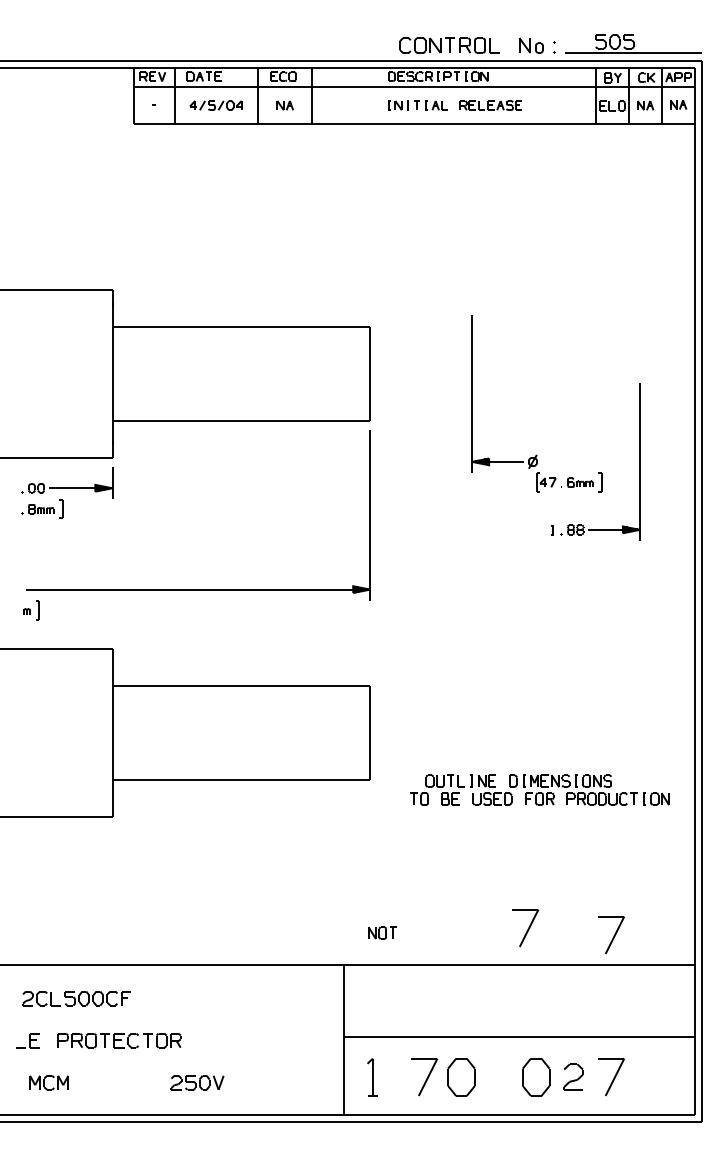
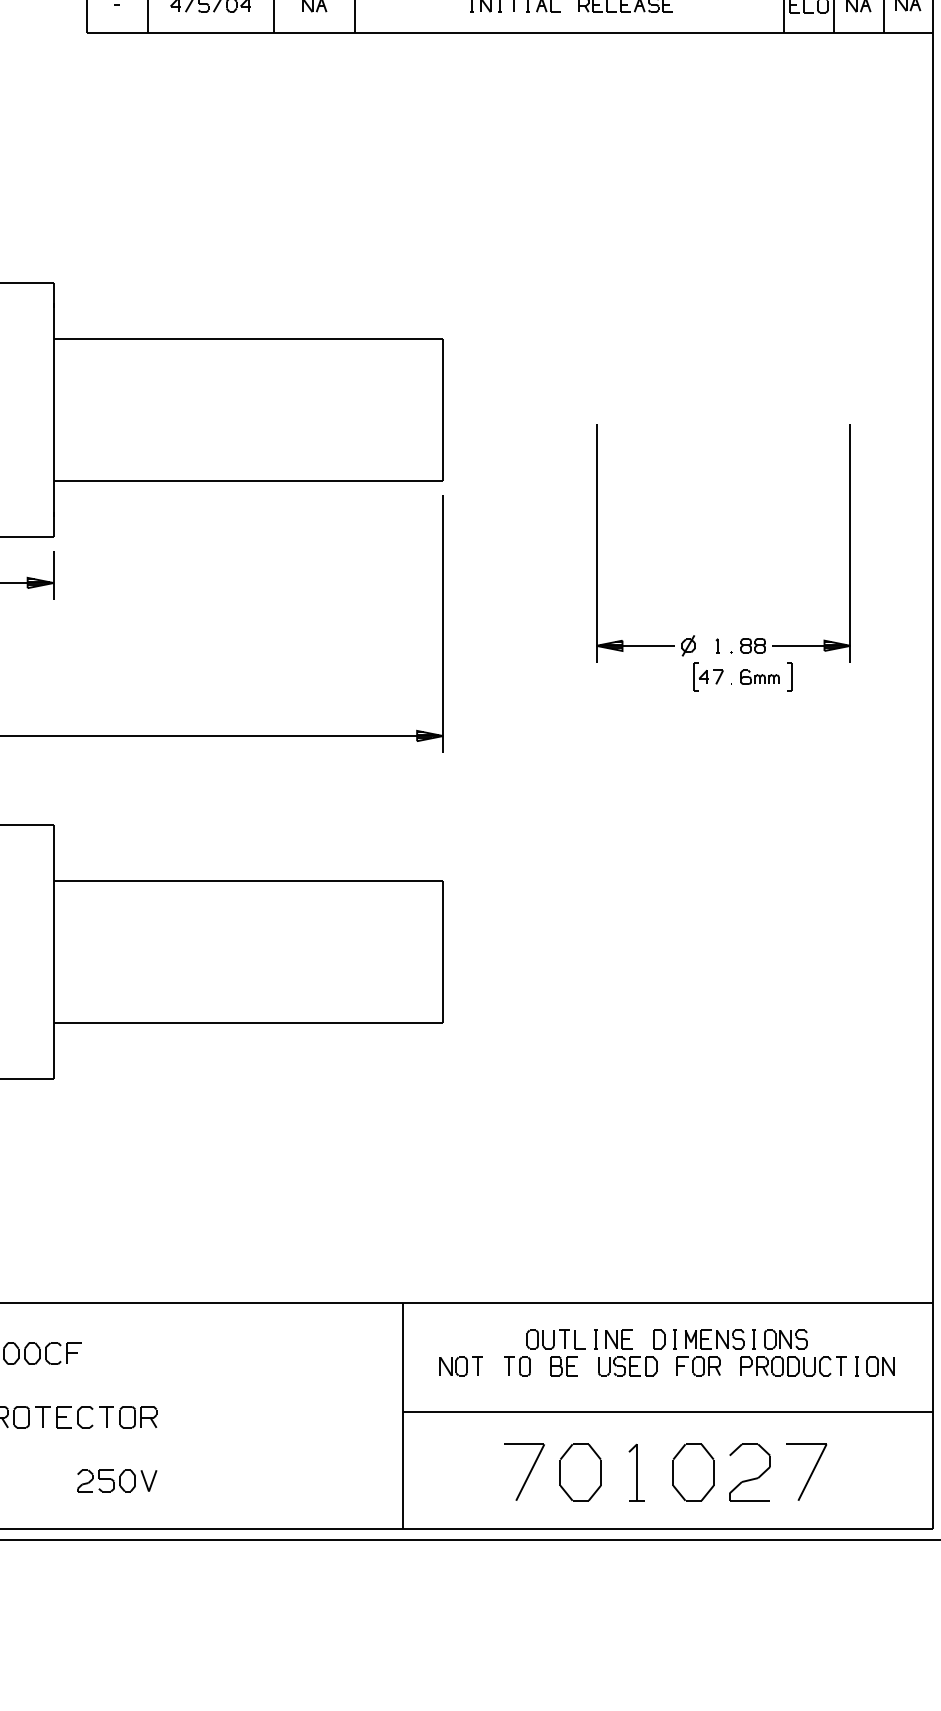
part: (536, 454) -> (693, 634), moved
part: (539, 789) -> (698, 1352), moved
part: (525, 928) -> (677, 1247), removed
part: (382, 932) -> (461, 1365), moved
part: (611, 935) -> (807, 1258), removed
part: (372, 1077) -> (636, 1472), moved
part: (573, 1077) -> (749, 1472), size x1.43
part: (197, 1082) -> (117, 1480), moved

